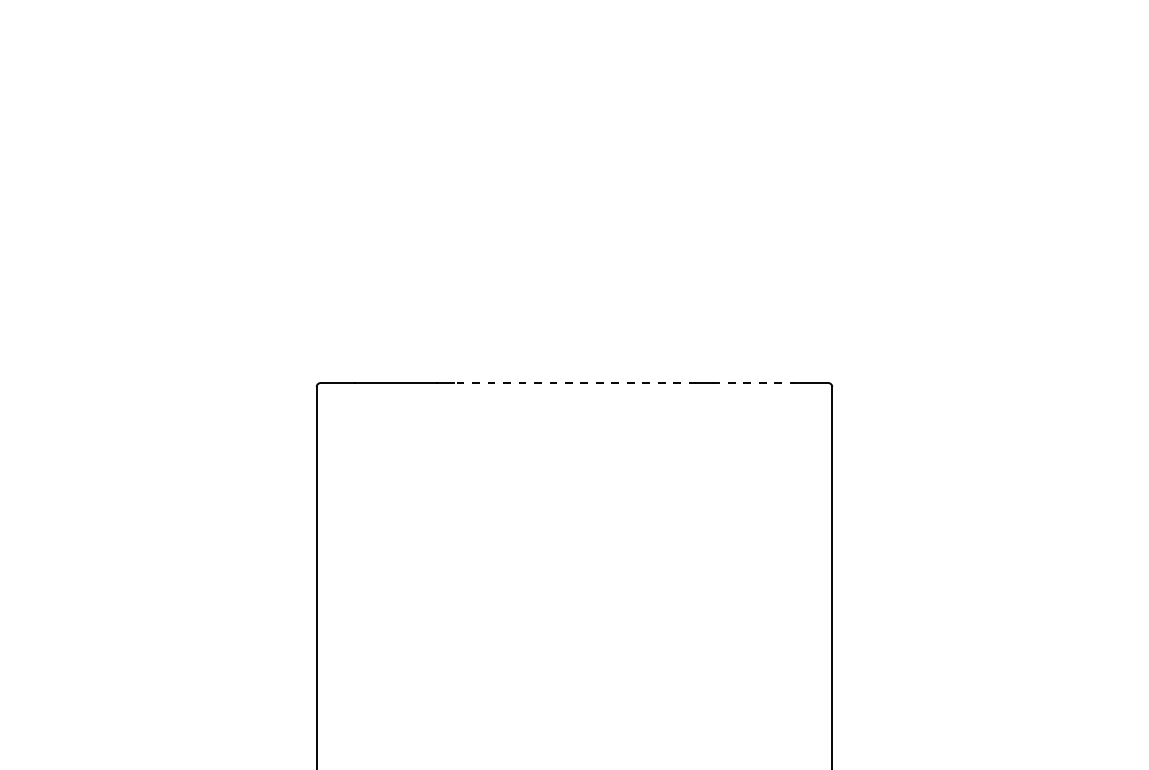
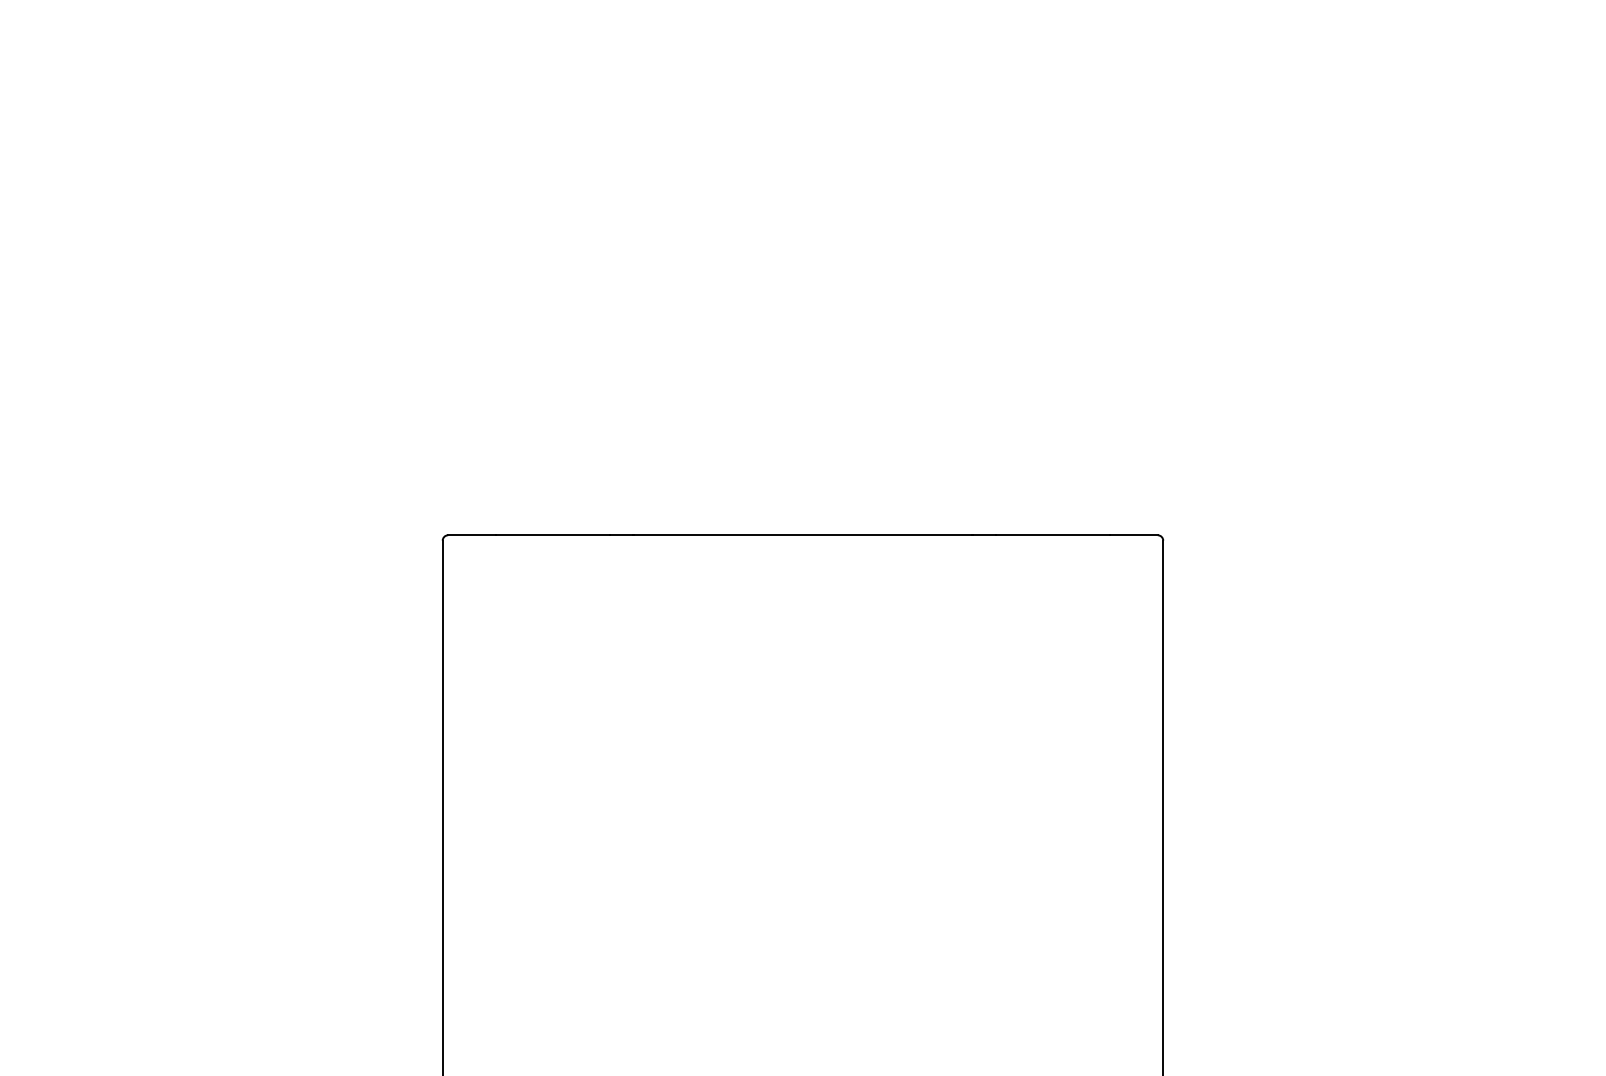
line: (574, 383) -> (802, 535), dashed -> solid
line: (753, 383) -> (1052, 535), dashed -> solid

